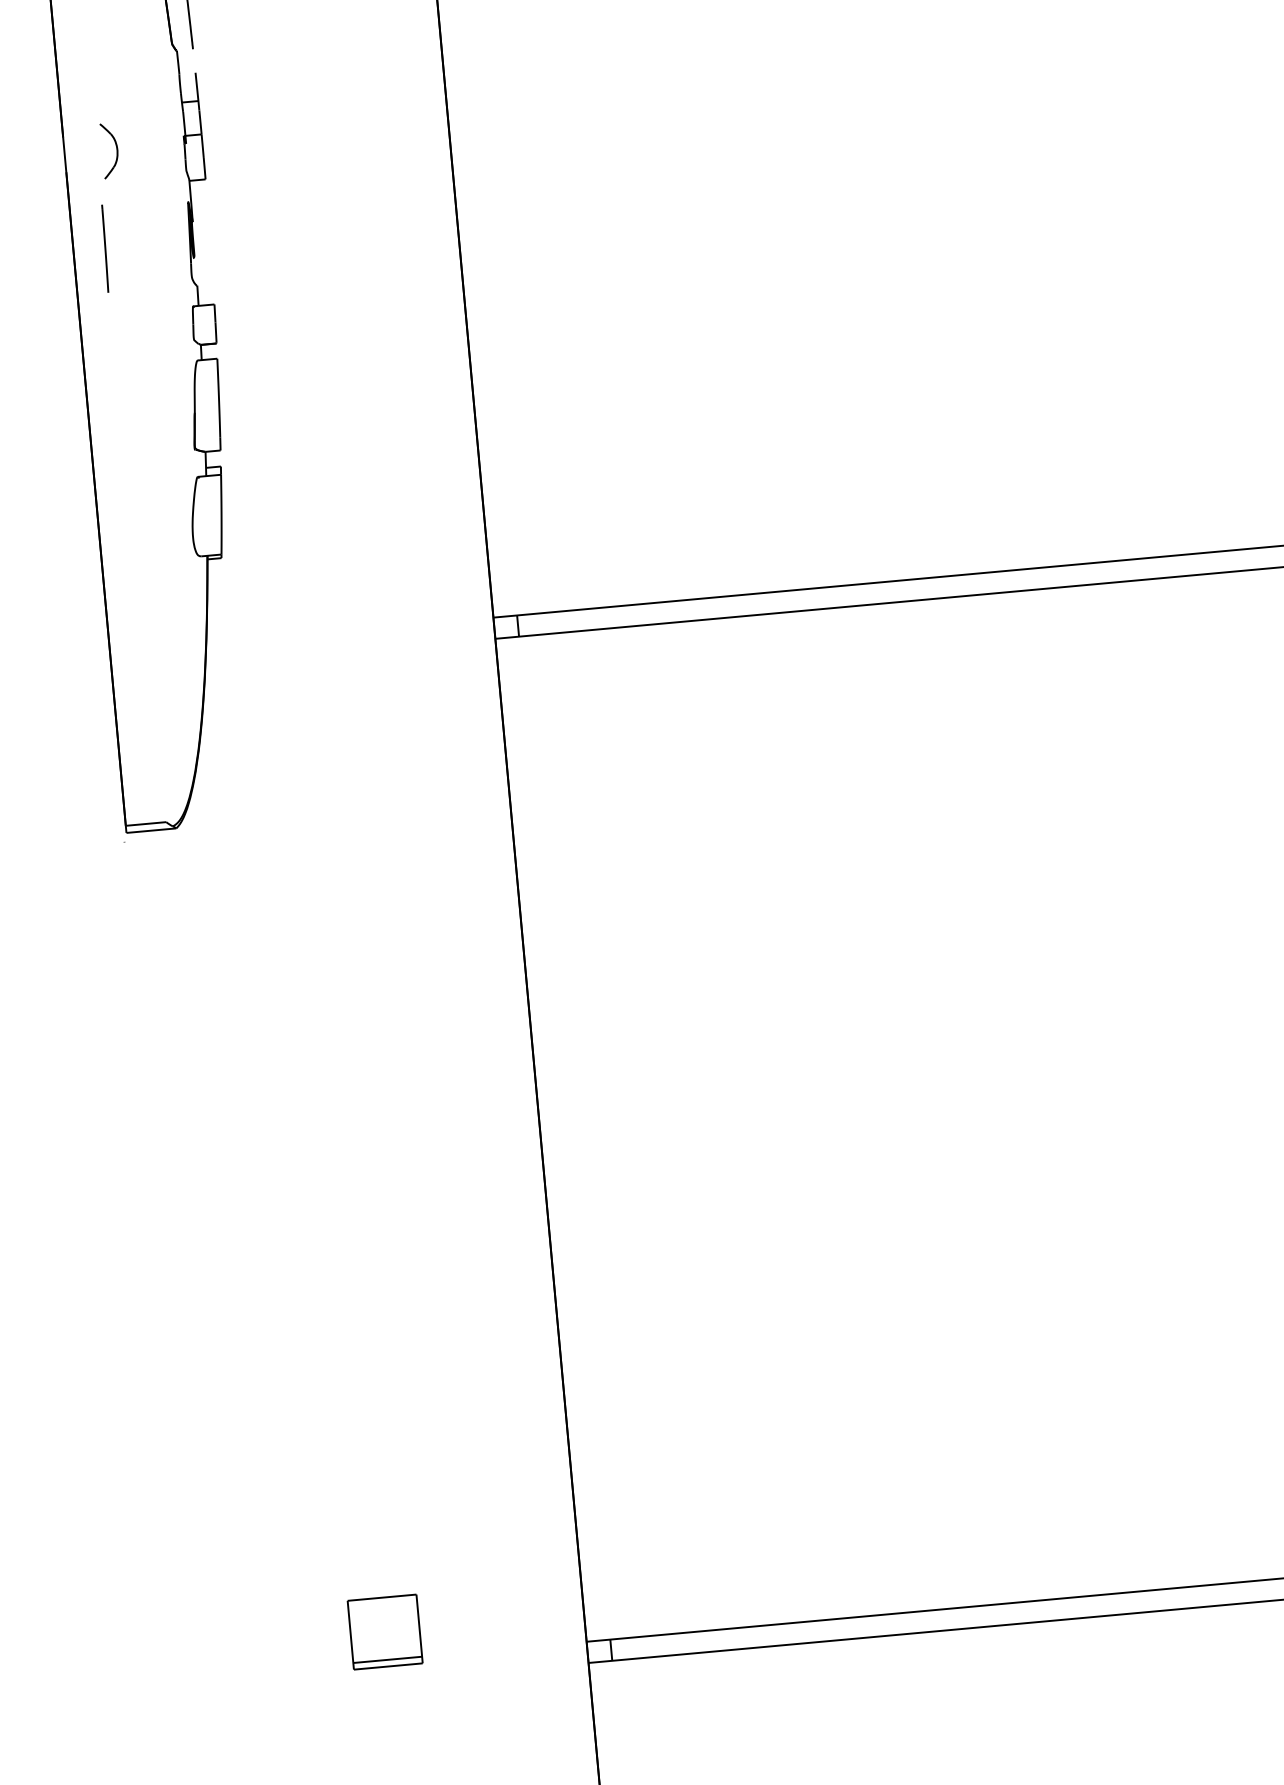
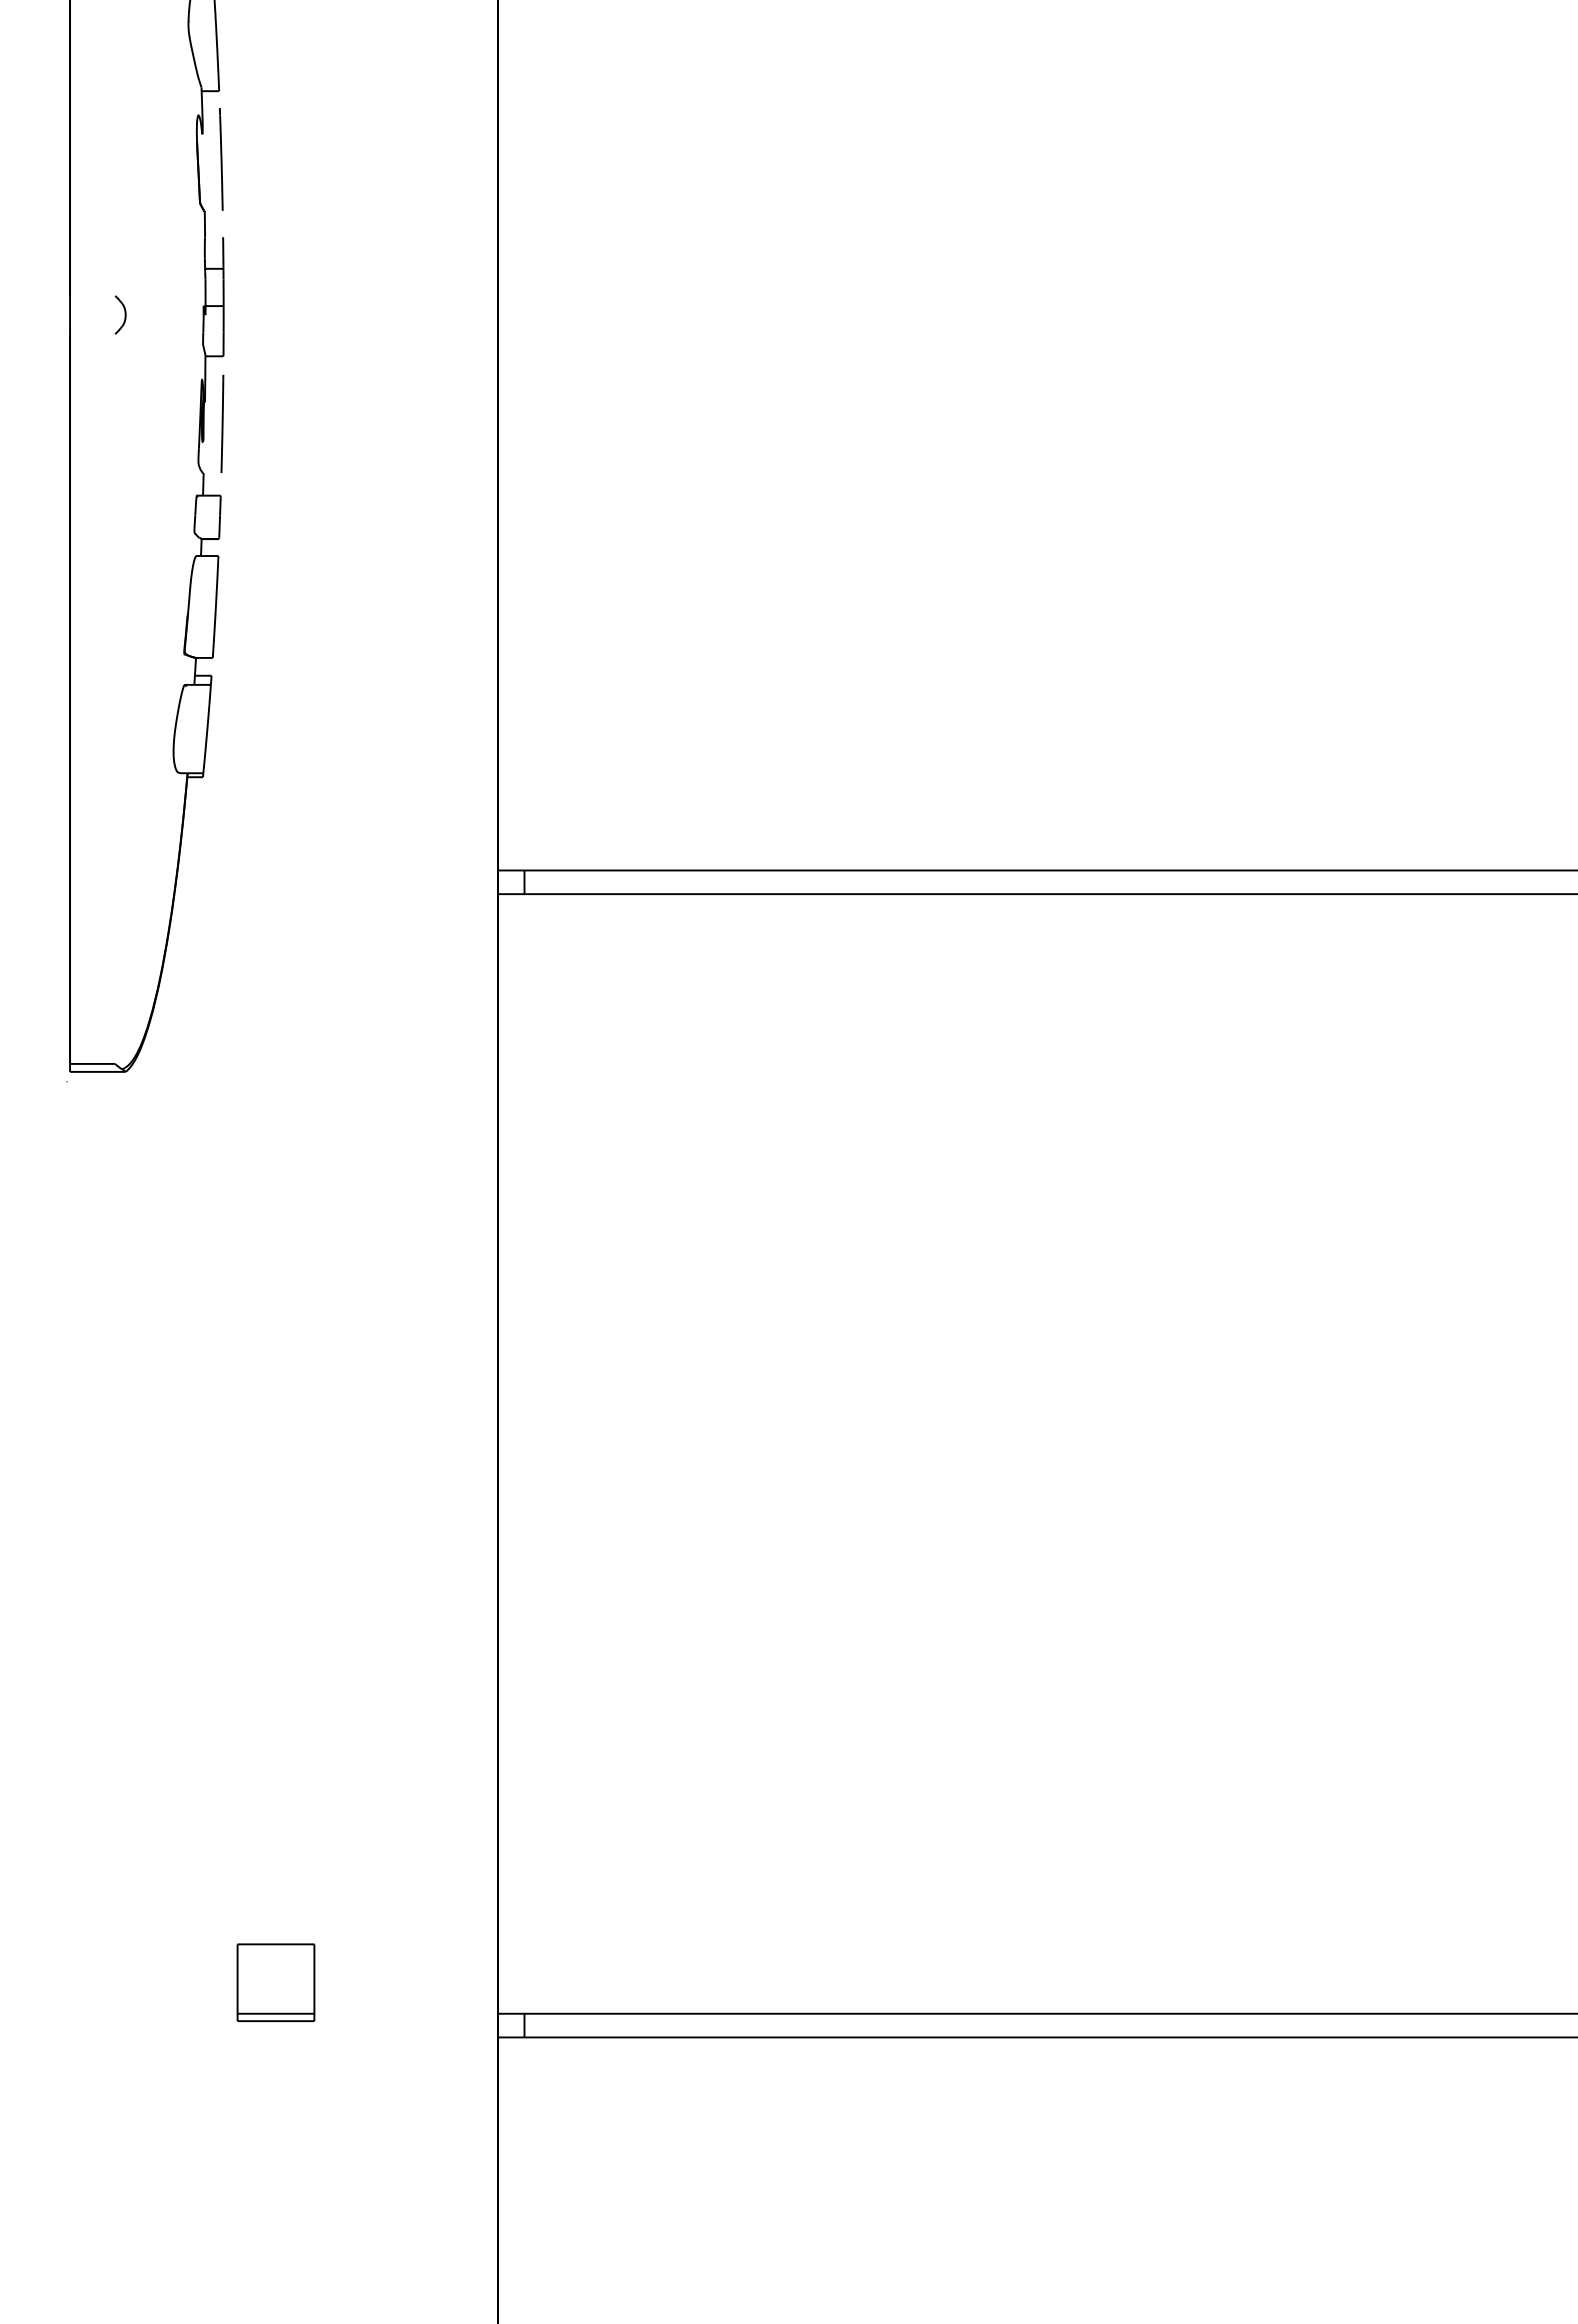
part: (109, 150) -> (120, 314), size x0.62
line: (105, 248) -> (222, 423), moved

